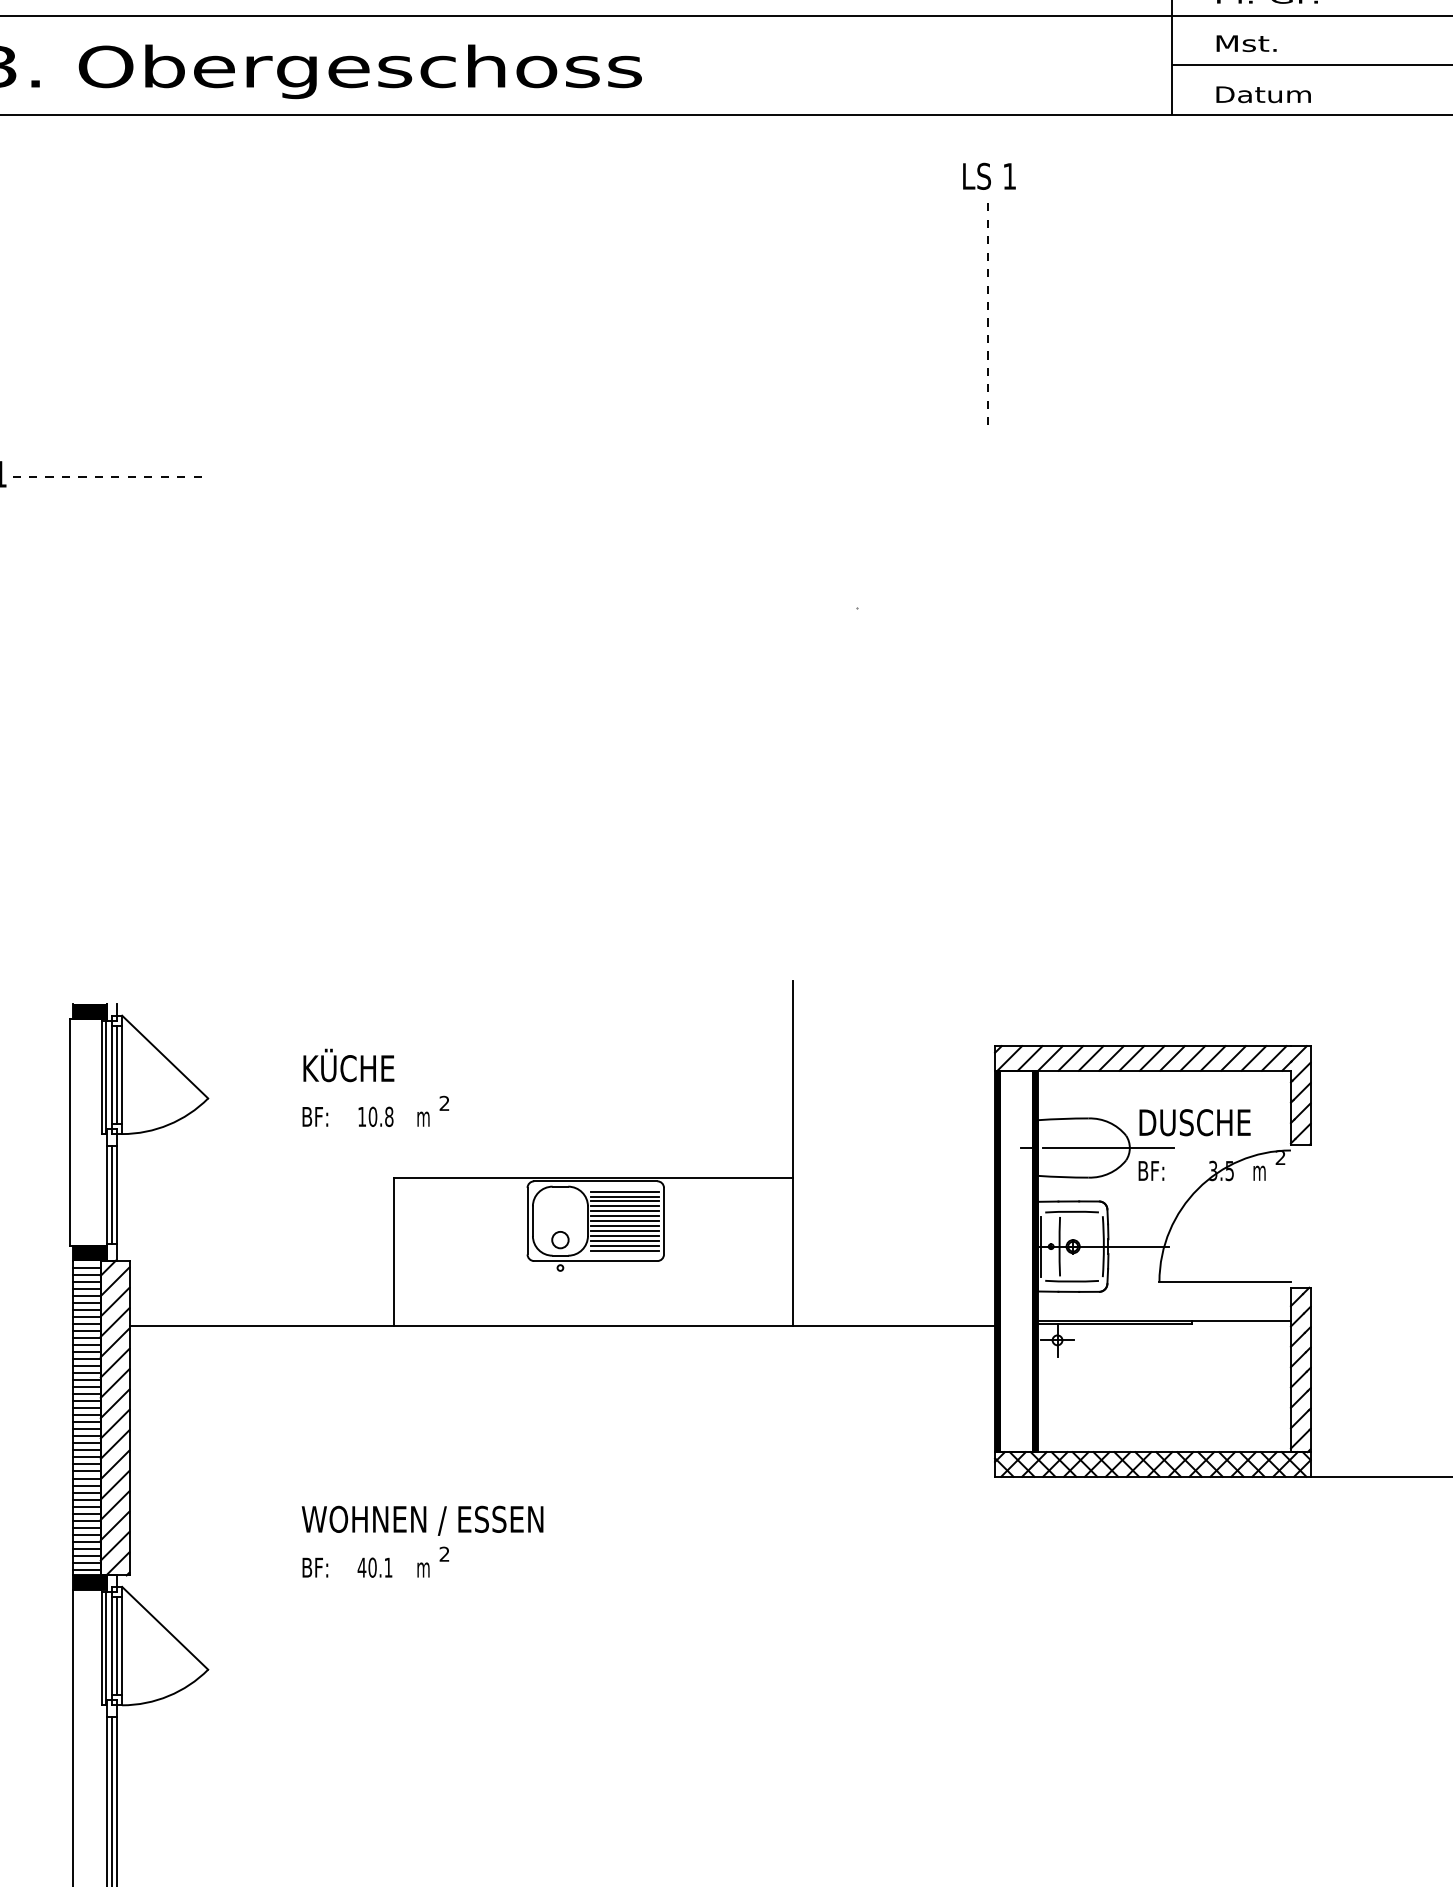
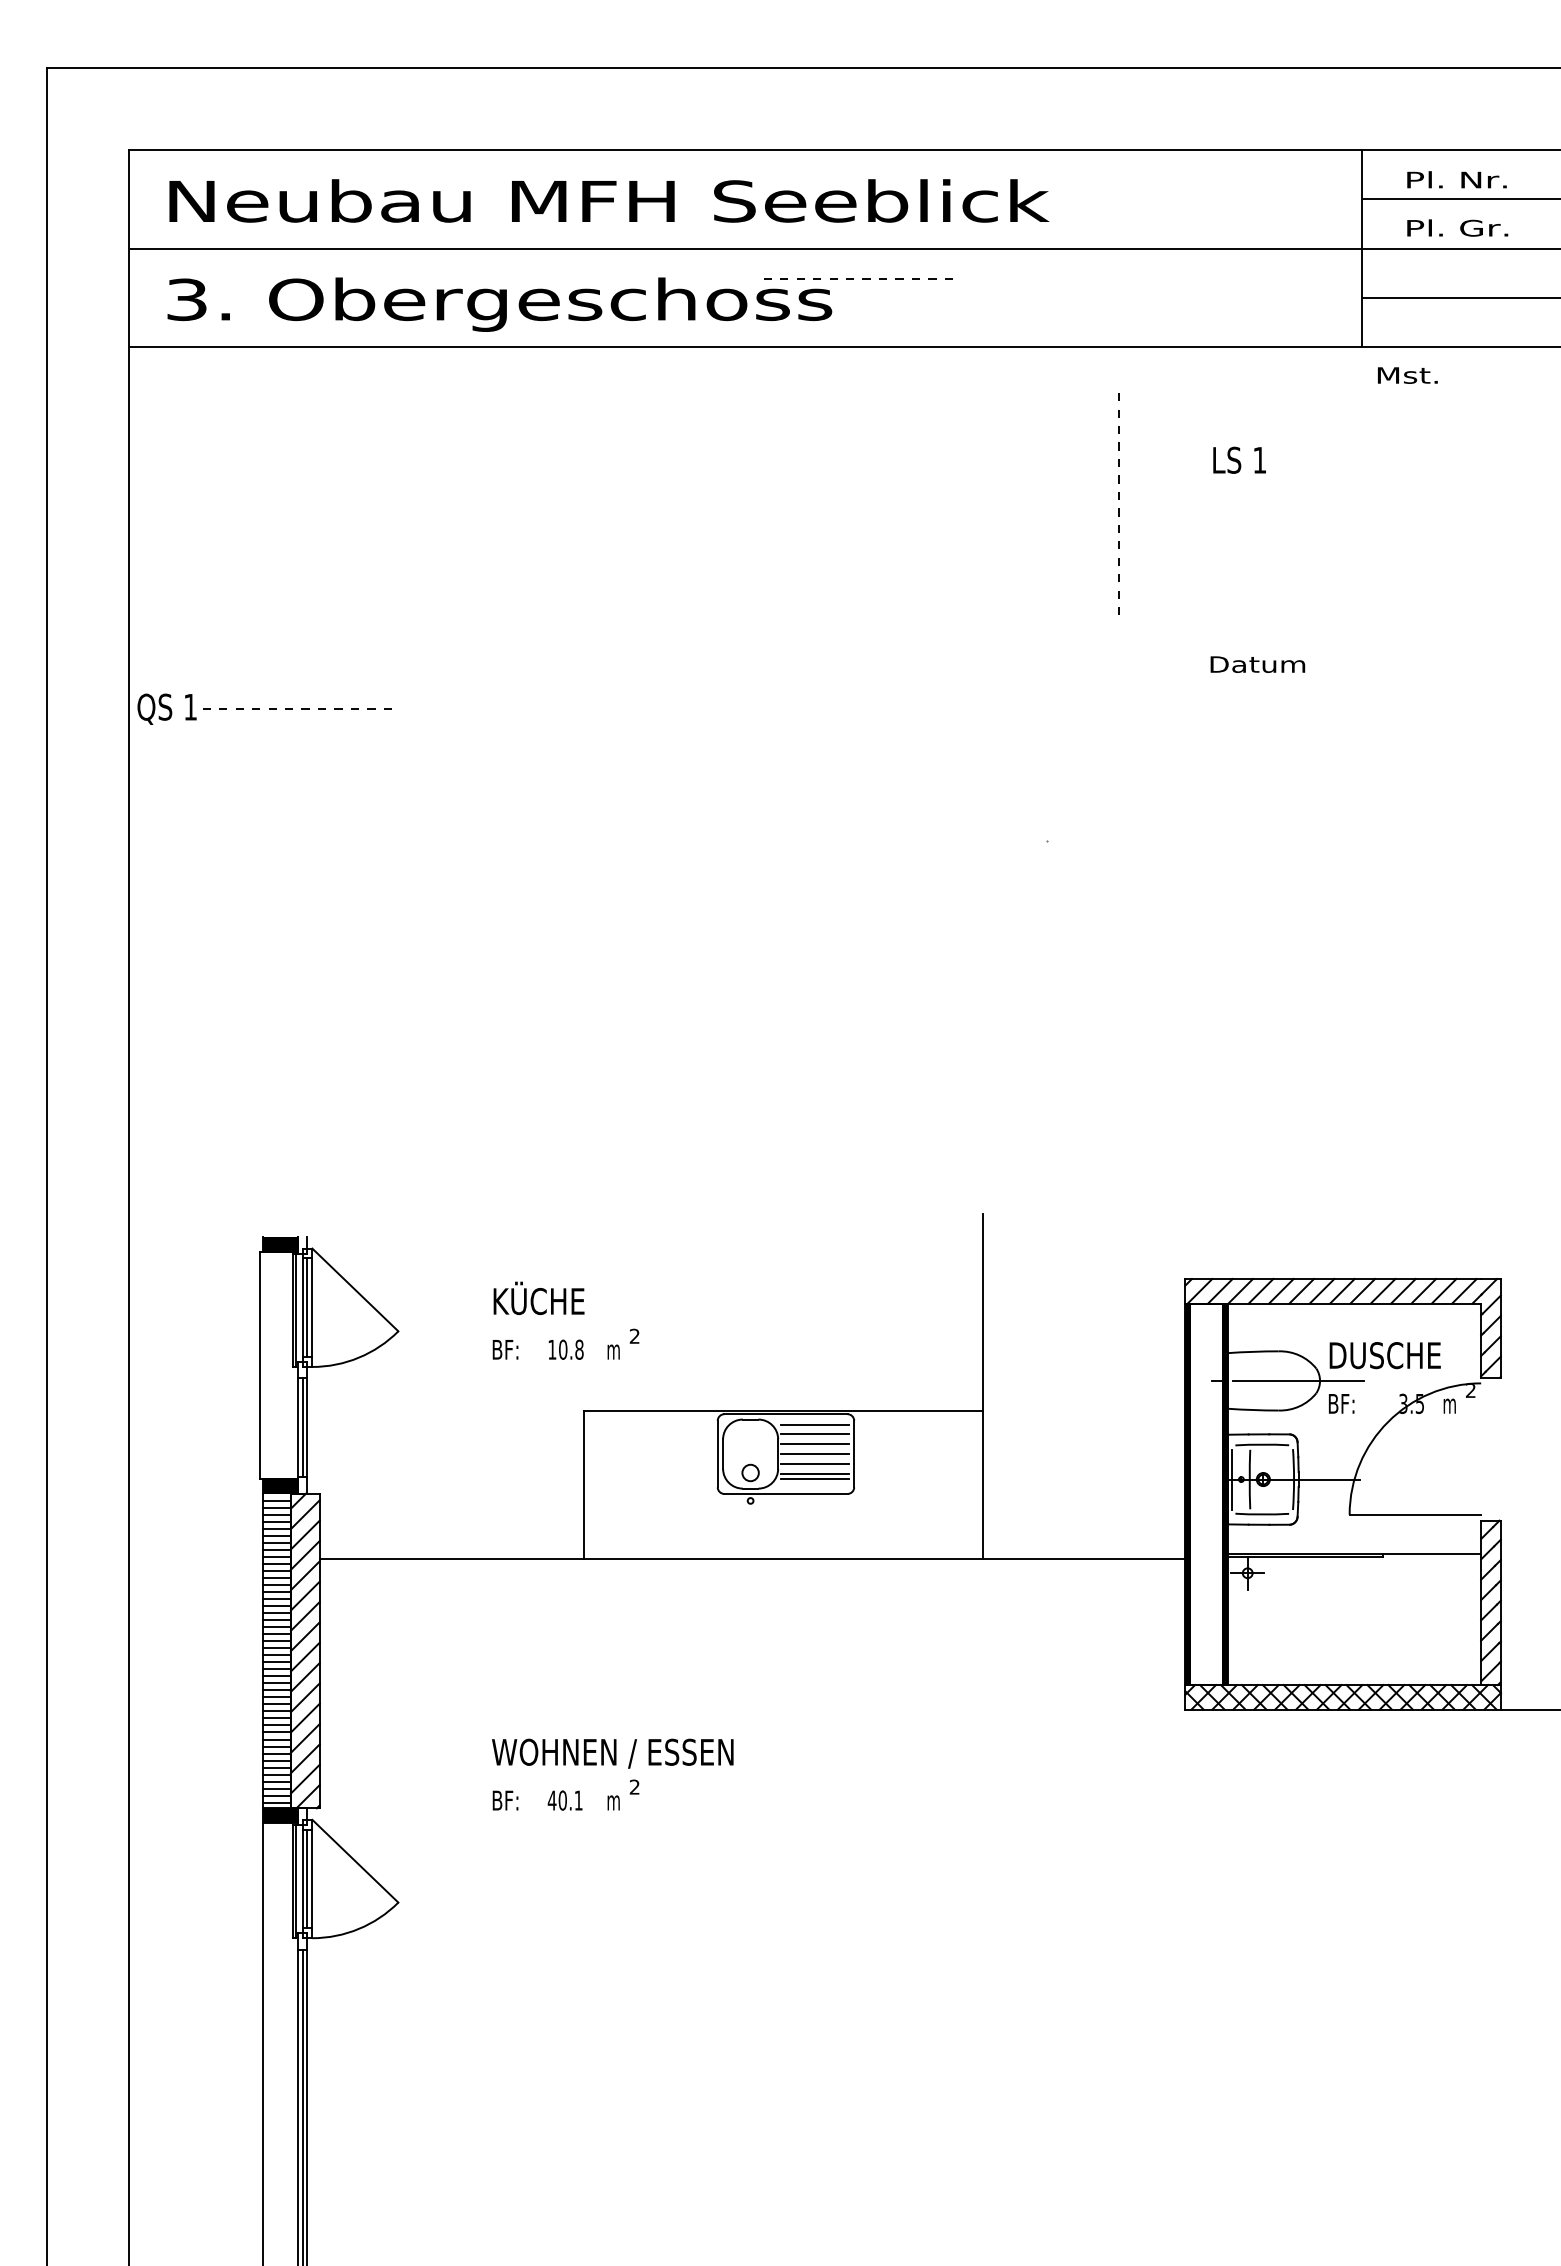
text: (1246, 43) -> (1407, 375), moved
line: (672, 45) -> (862, 278), added
text: (1263, 94) -> (1257, 664), moved
text: (989, 175) -> (1239, 459), moved
line: (988, 309) -> (1118, 499), moved
line: (624, 1196) -> (814, 1429), removed
line: (624, 1206) -> (814, 1439), removed
line: (624, 1216) -> (814, 1449), removed
line: (624, 1226) -> (814, 1459), removed
line: (624, 1235) -> (814, 1468), removed
line: (624, 1250) -> (814, 1483), removed

